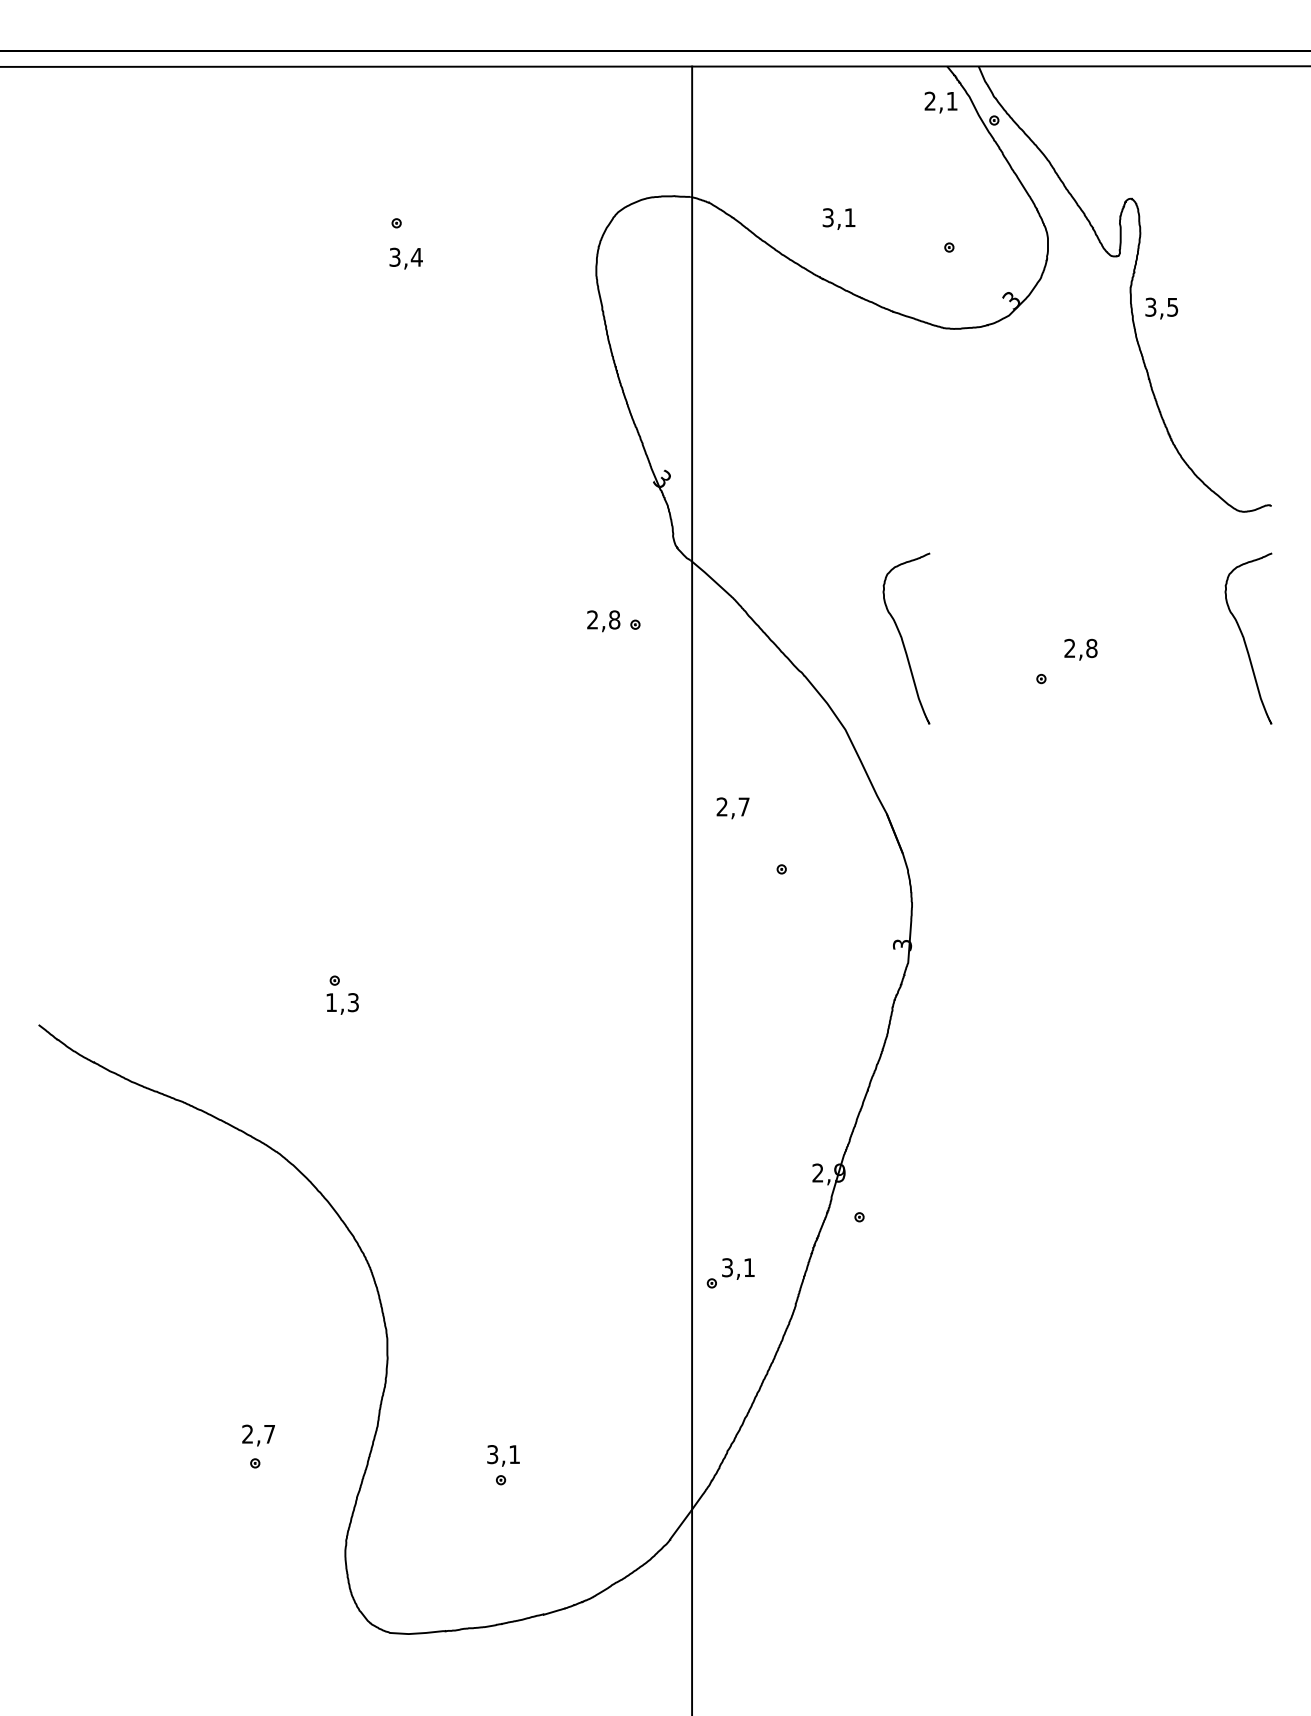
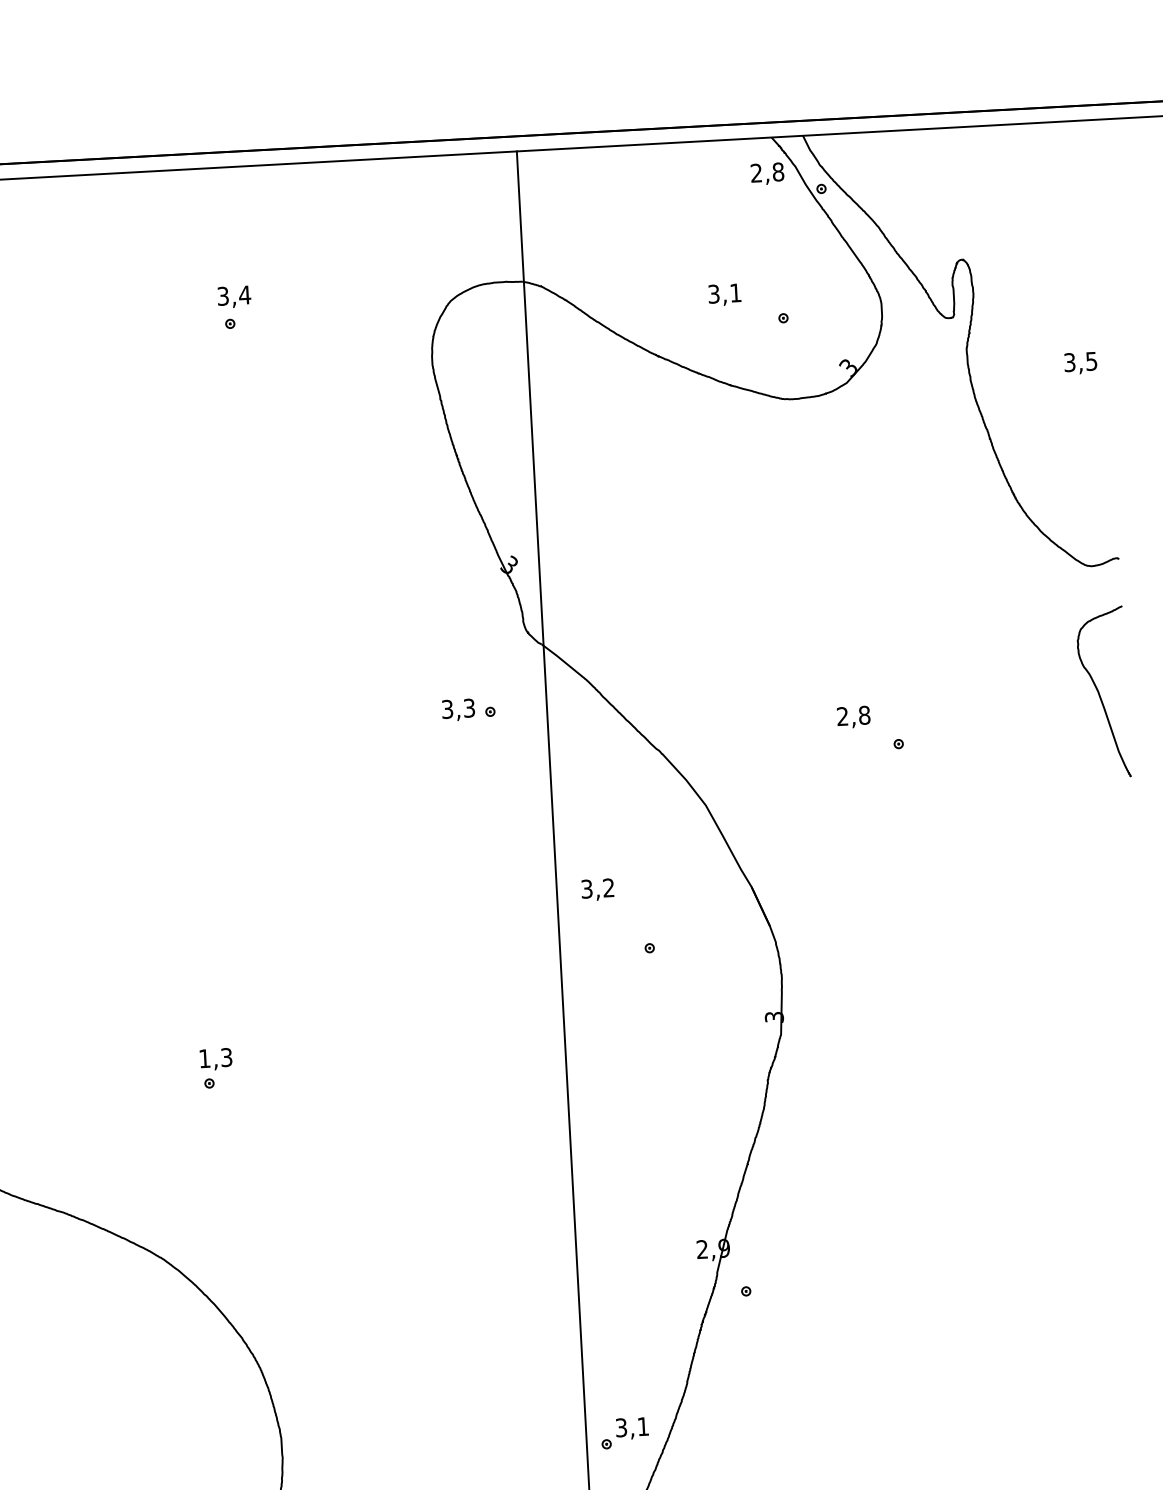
text: (951, 100) -> (777, 171), 2,1 -> 2,8
text: (838, 218) -> (724, 294), moved
text: (405, 258) -> (233, 296), moved
text: (1161, 308) -> (1080, 363), moved
text: (603, 619) -> (458, 708), 2,8 -> 3,3
curve: (903, 640) -> (758, 713), removed
text: (1080, 649) -> (853, 717), moved
text: (732, 806) -> (597, 888), 2,7 -> 3,2
text: (342, 1003) -> (215, 1058), moved
part: (730, 1273) -> (624, 1433), moved

